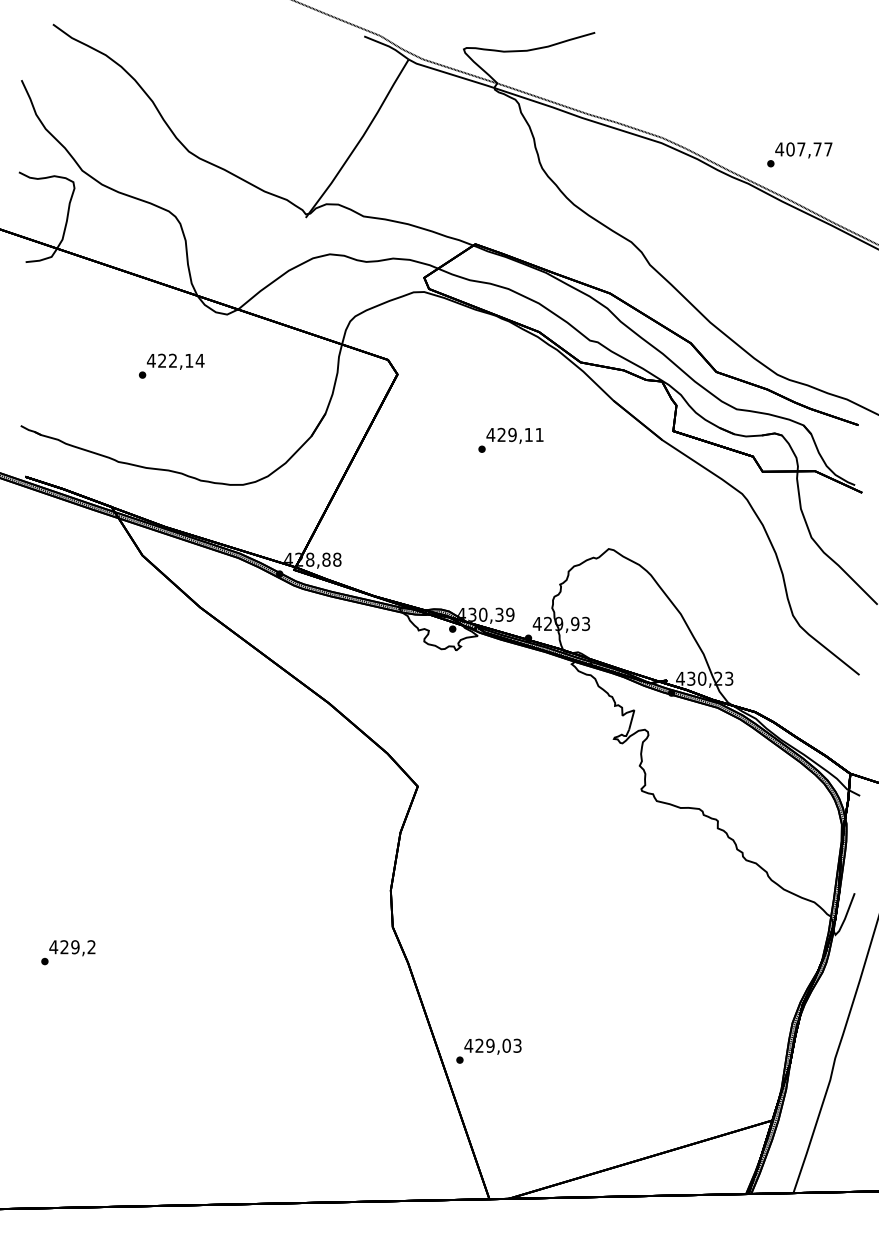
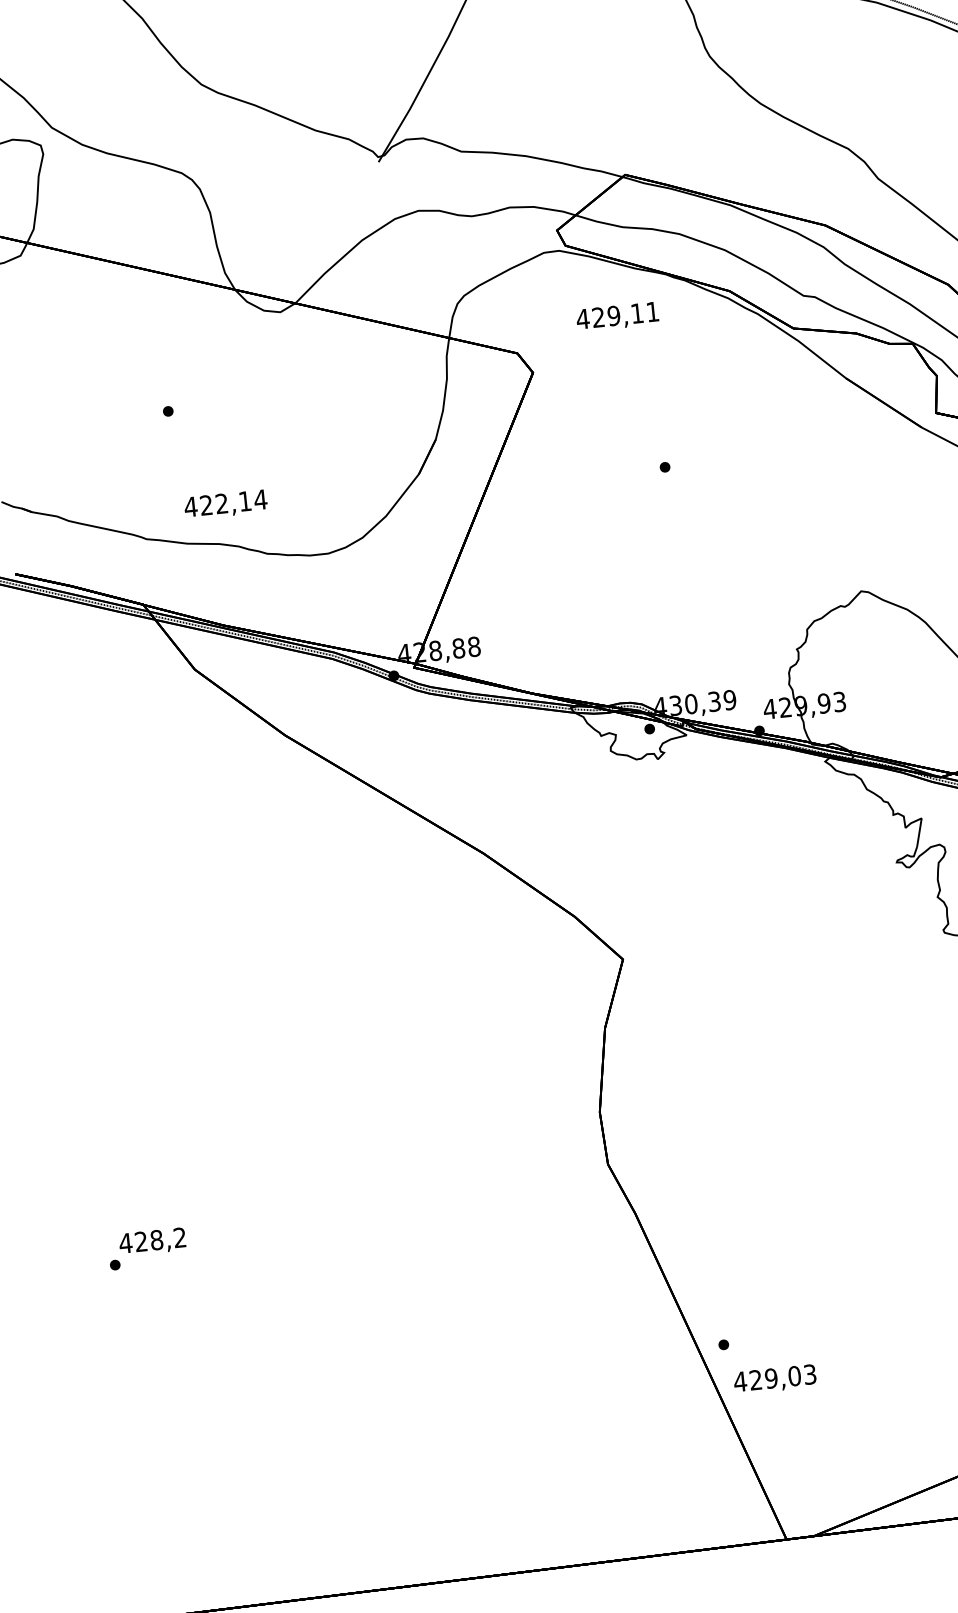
text: (175, 361) -> (225, 504), moved
text: (514, 435) -> (616, 316), moved
text: (75, 947) -> (156, 1240), 429,2 -> 428,2
text: (492, 1046) -> (774, 1379), moved

